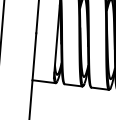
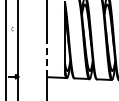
line: (34, 56) -> (47, 57), solid -> dashed

